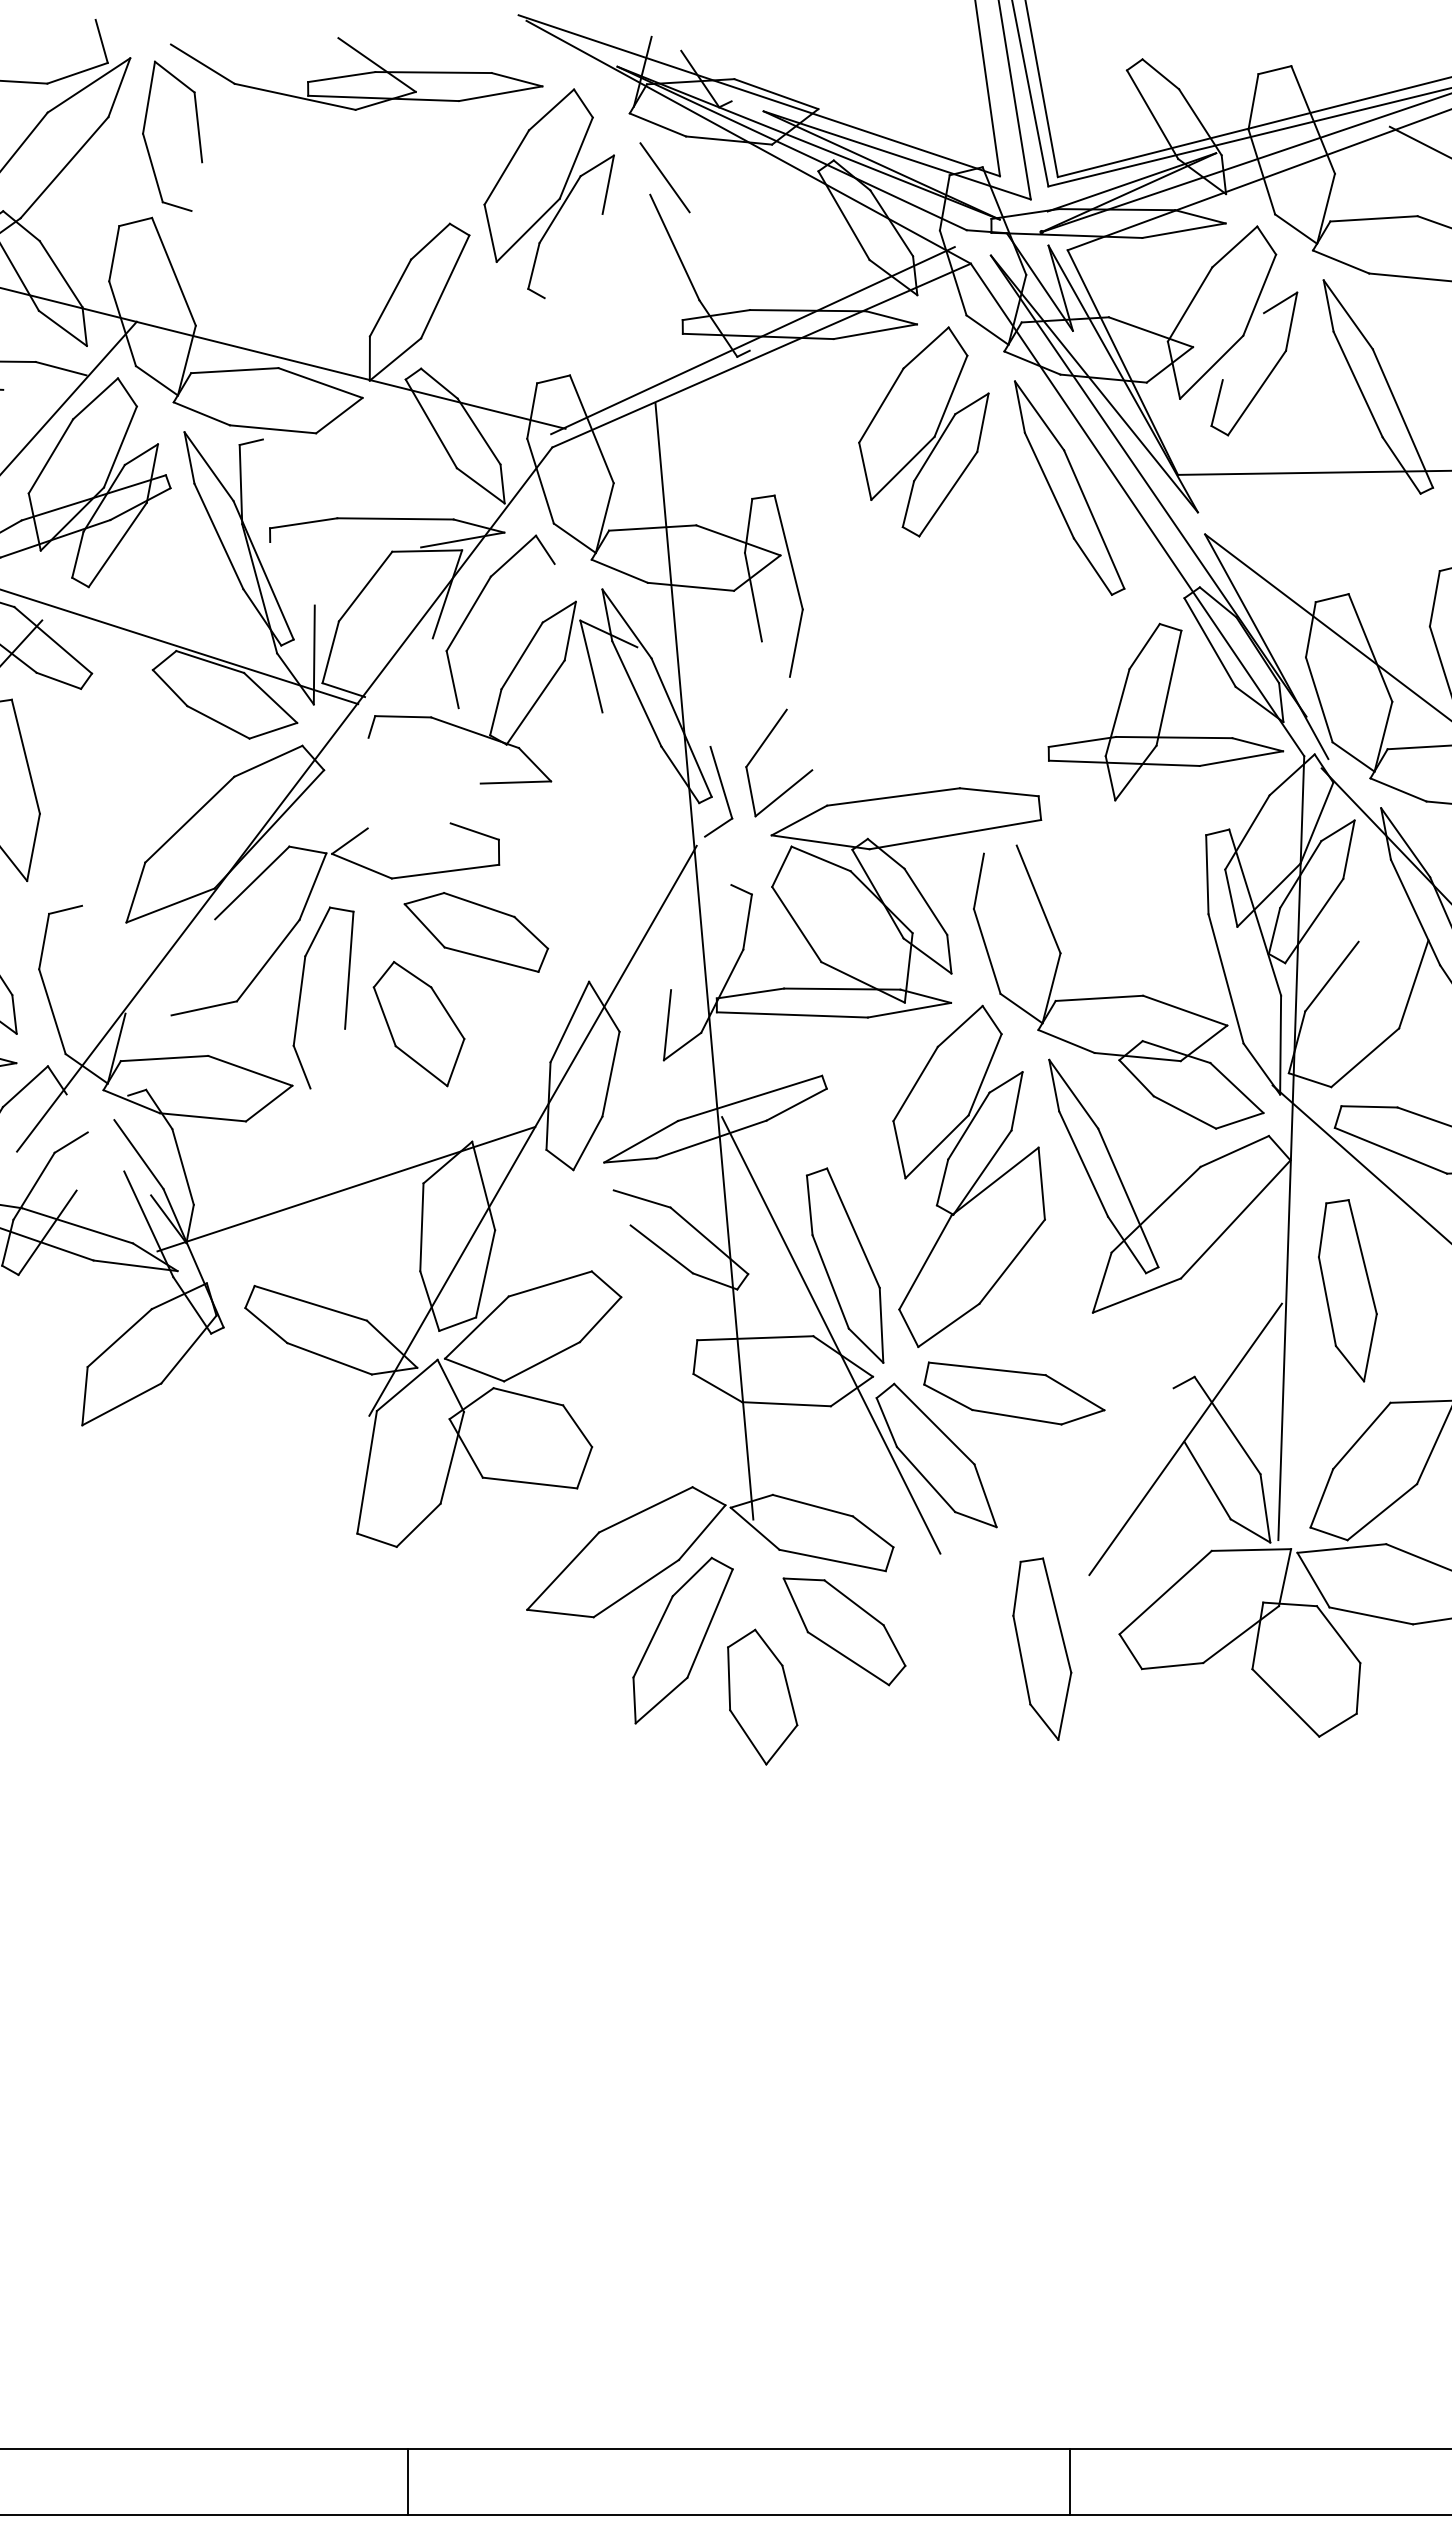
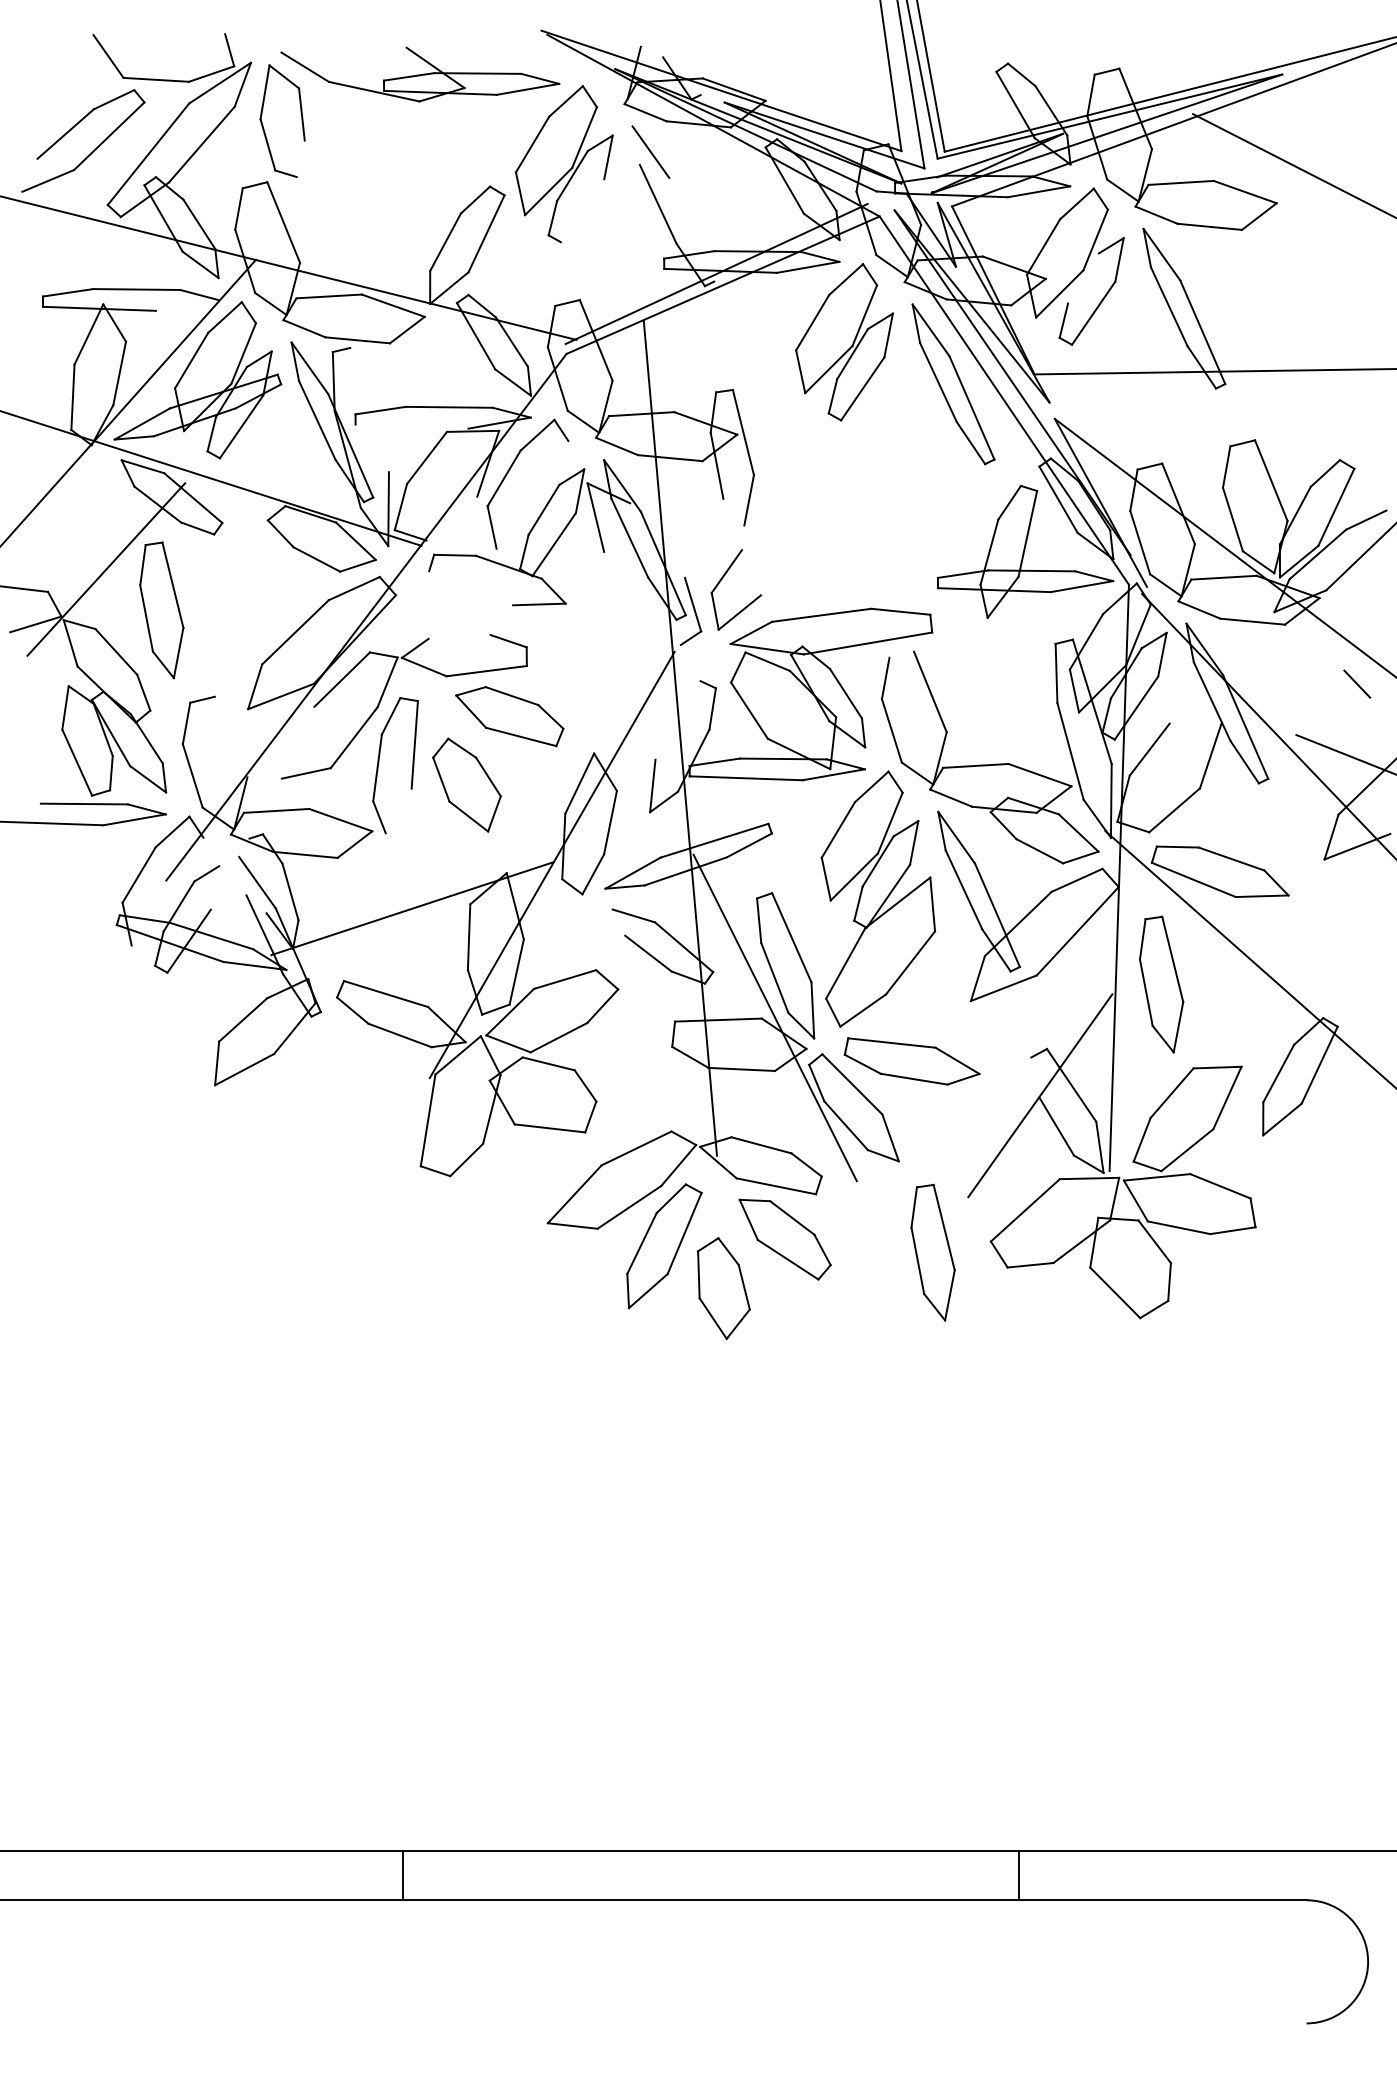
line: (407, 2481) -> (402, 1875), moved
line: (1069, 2481) -> (1018, 1875), moved

